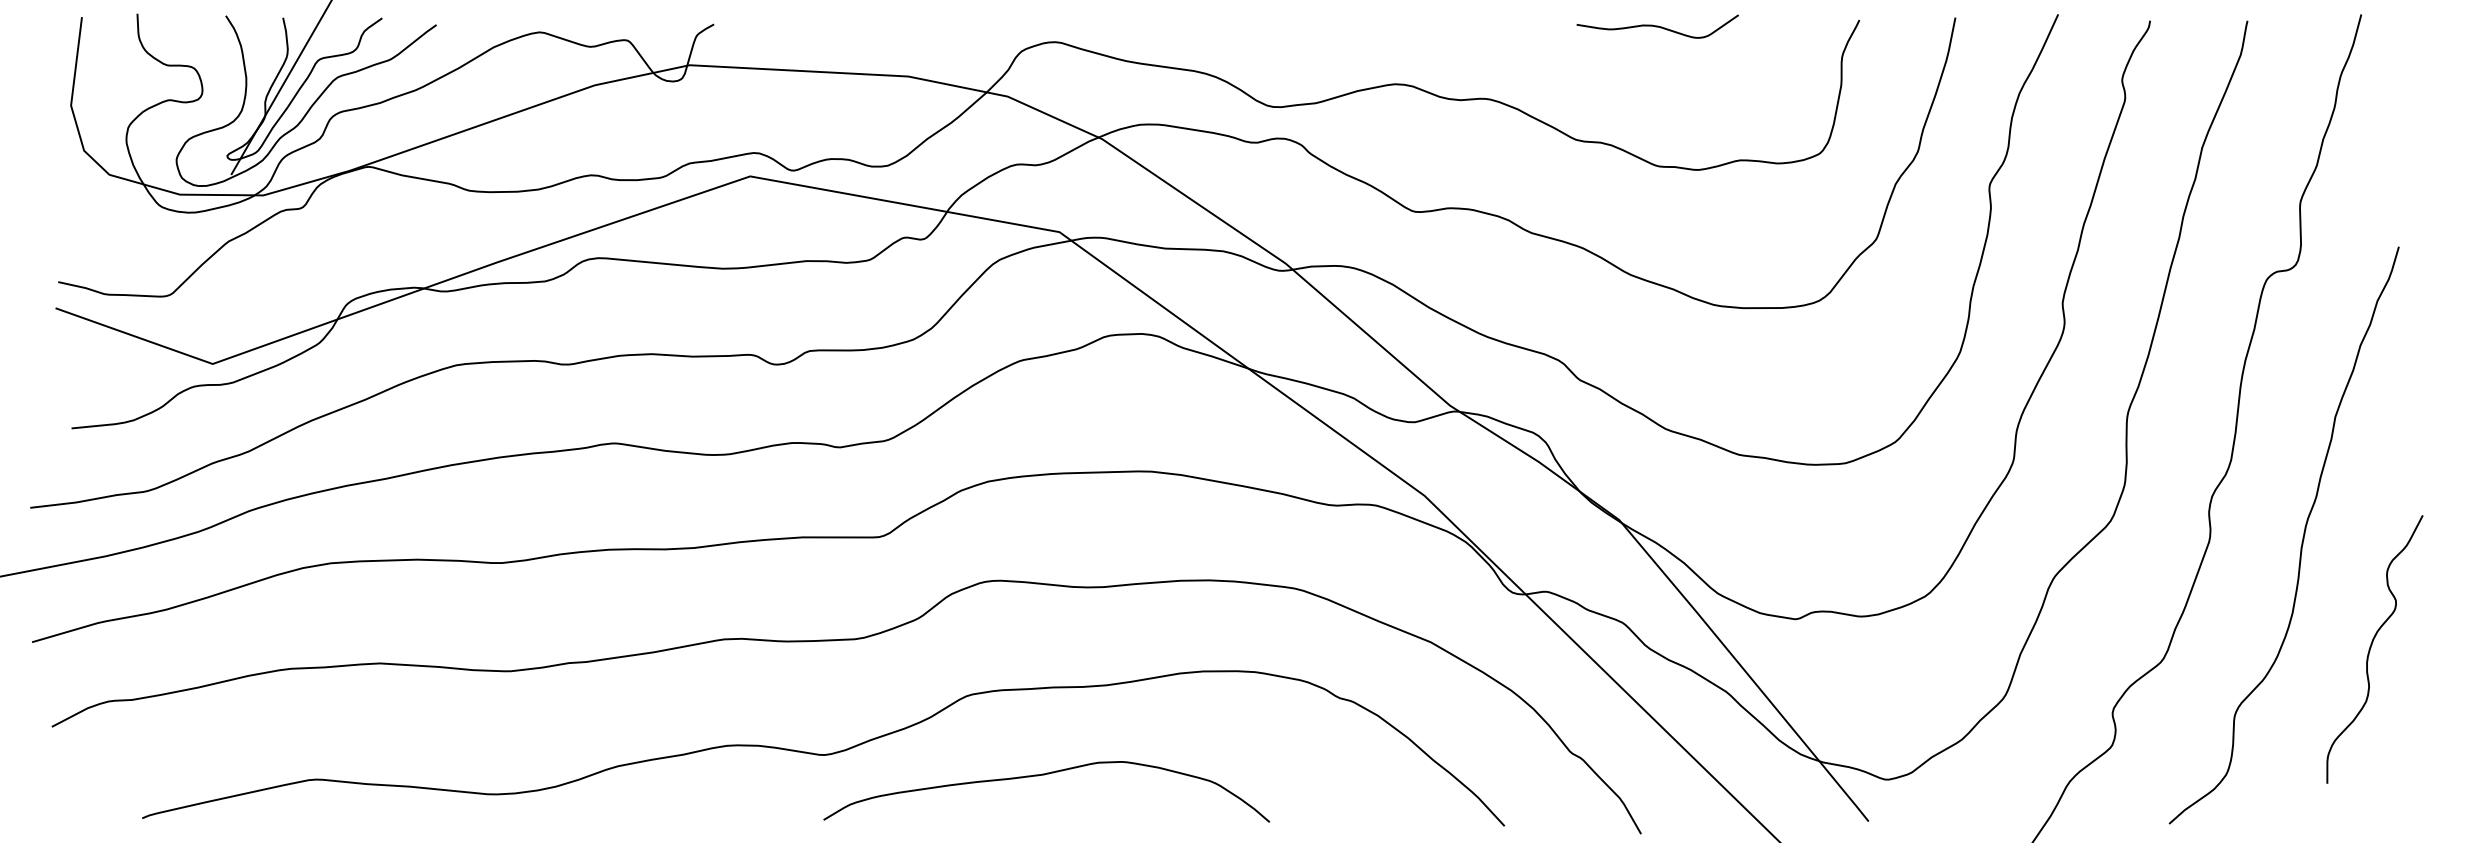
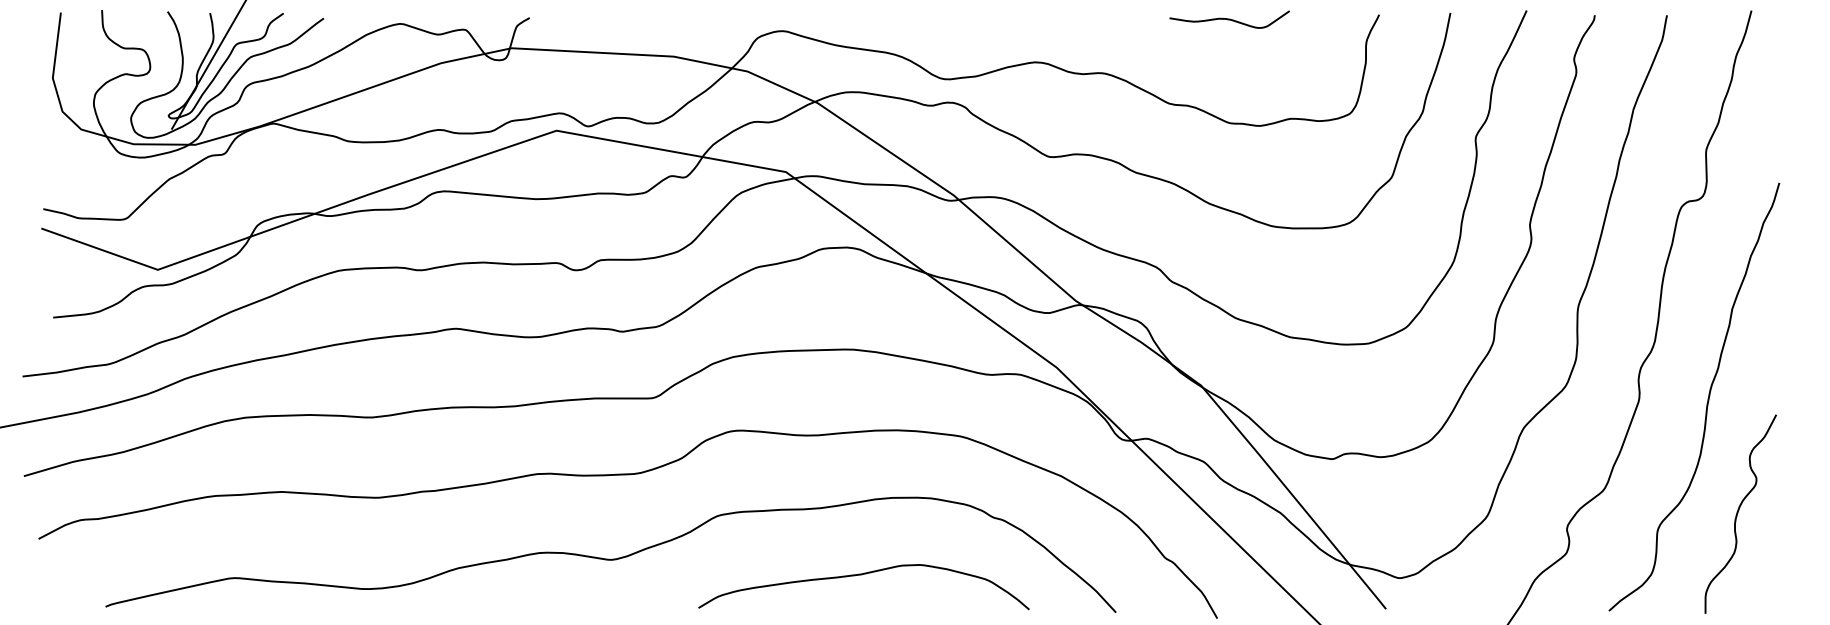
curve: (2371, 647) -> (1738, 512), moved
curve: (1044, 775) -> (862, 575), moved

